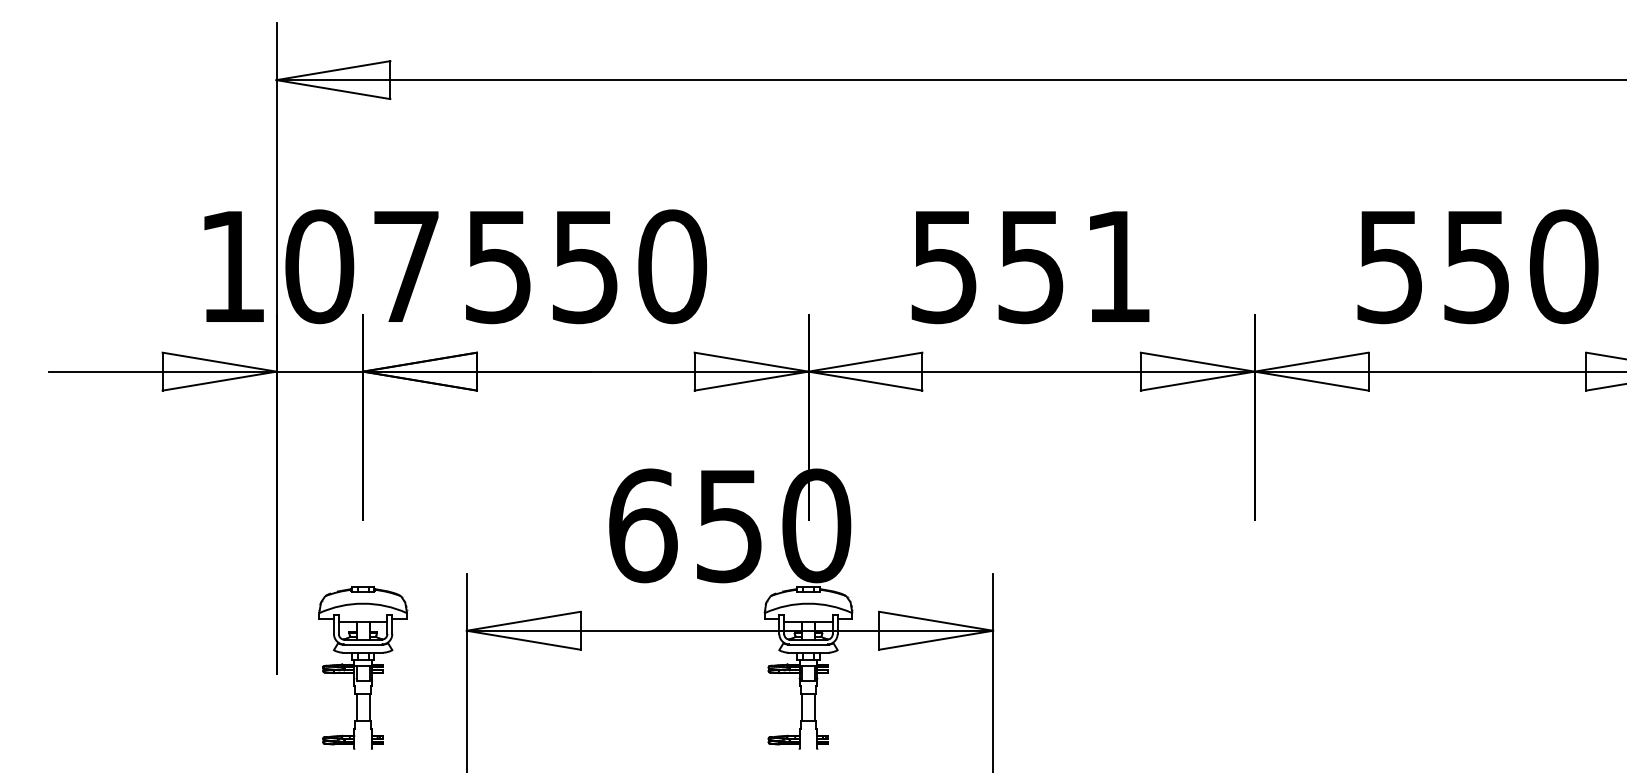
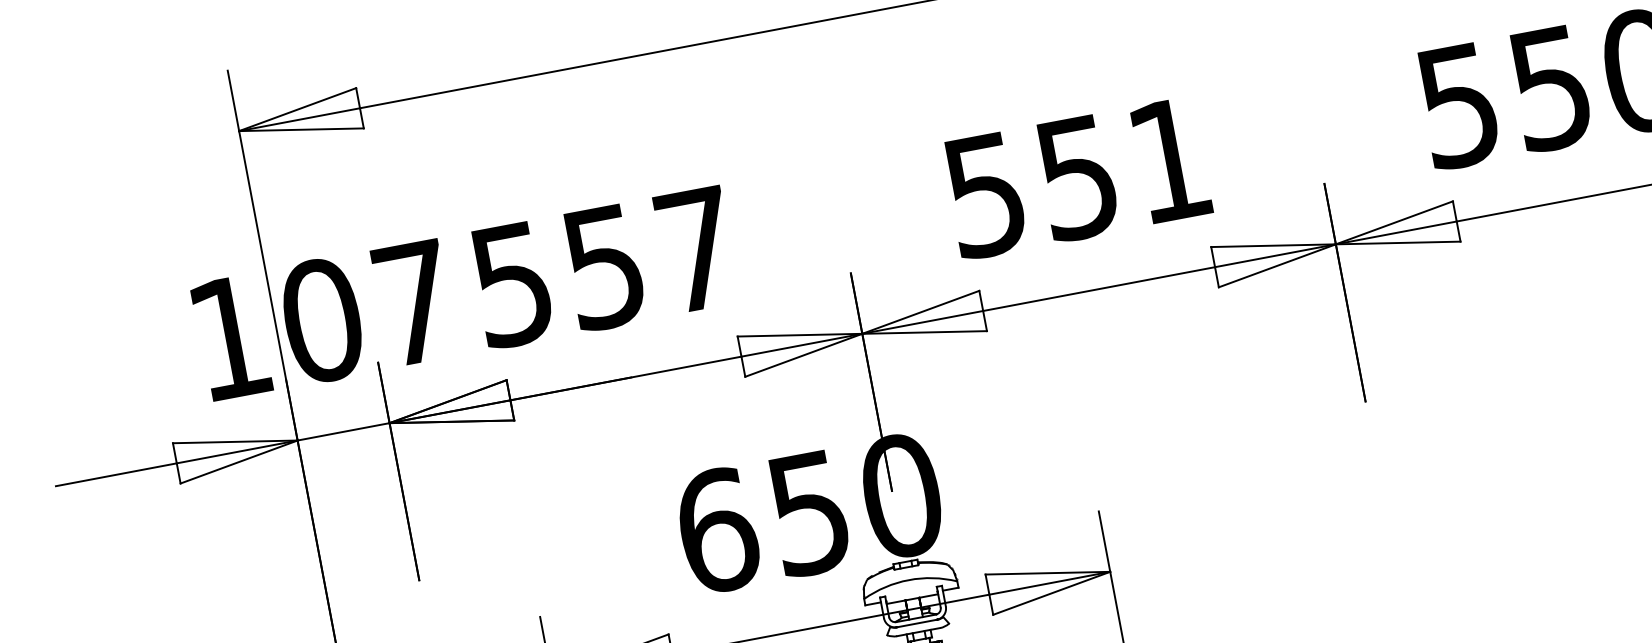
text: (672, 266) -> (696, 249), 550 -> 557

